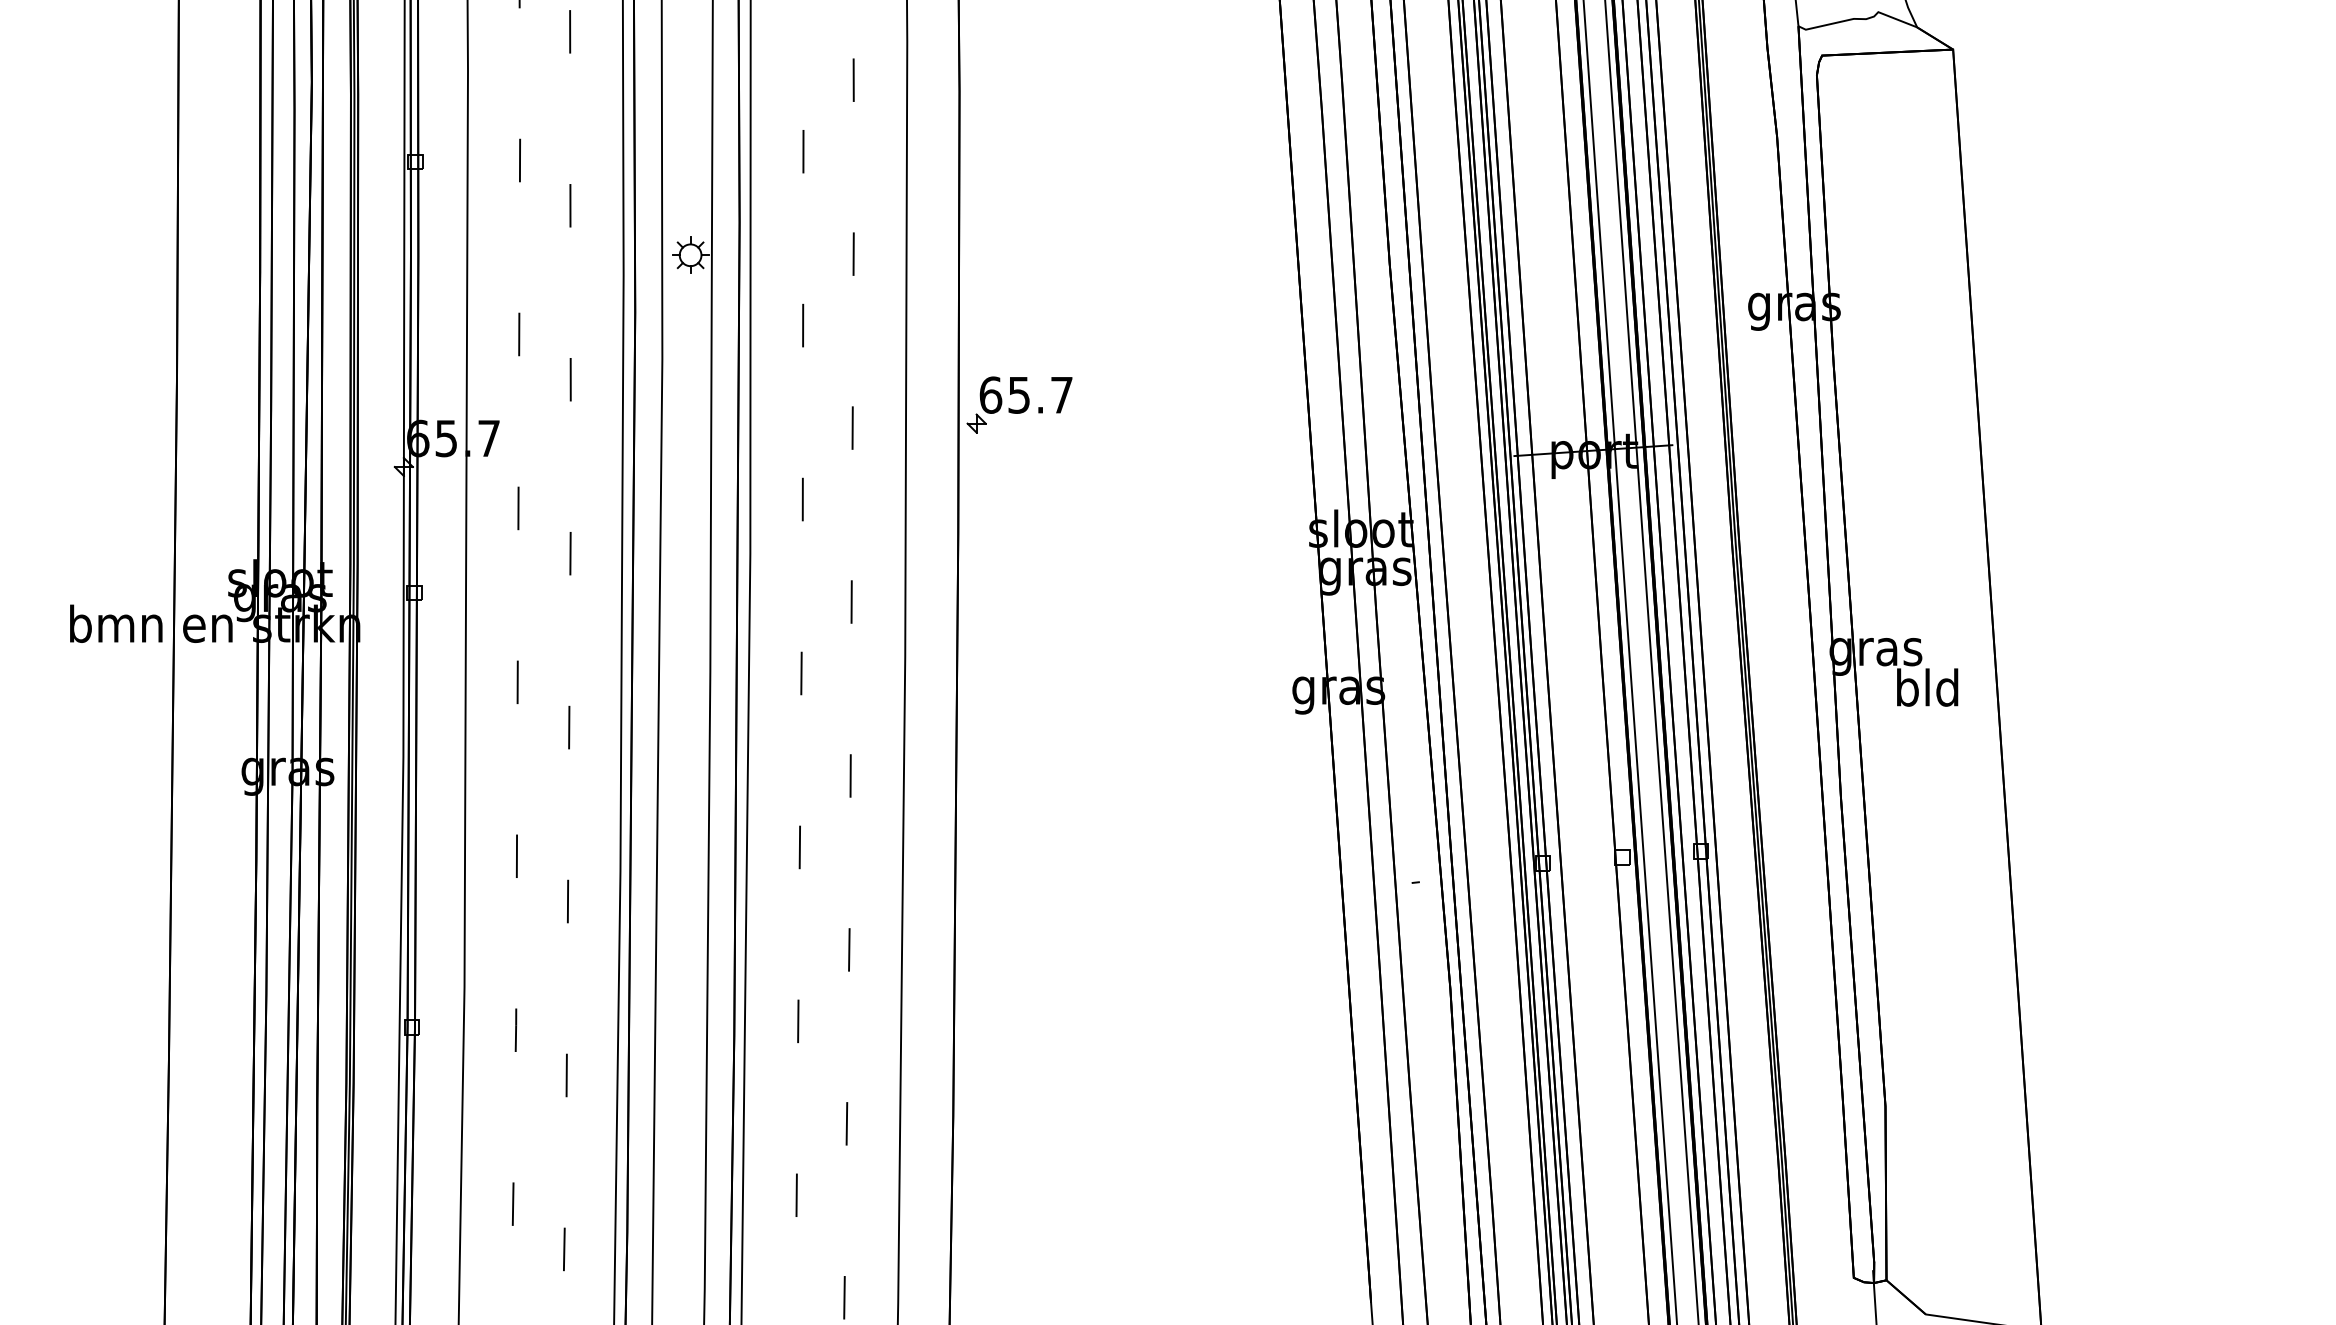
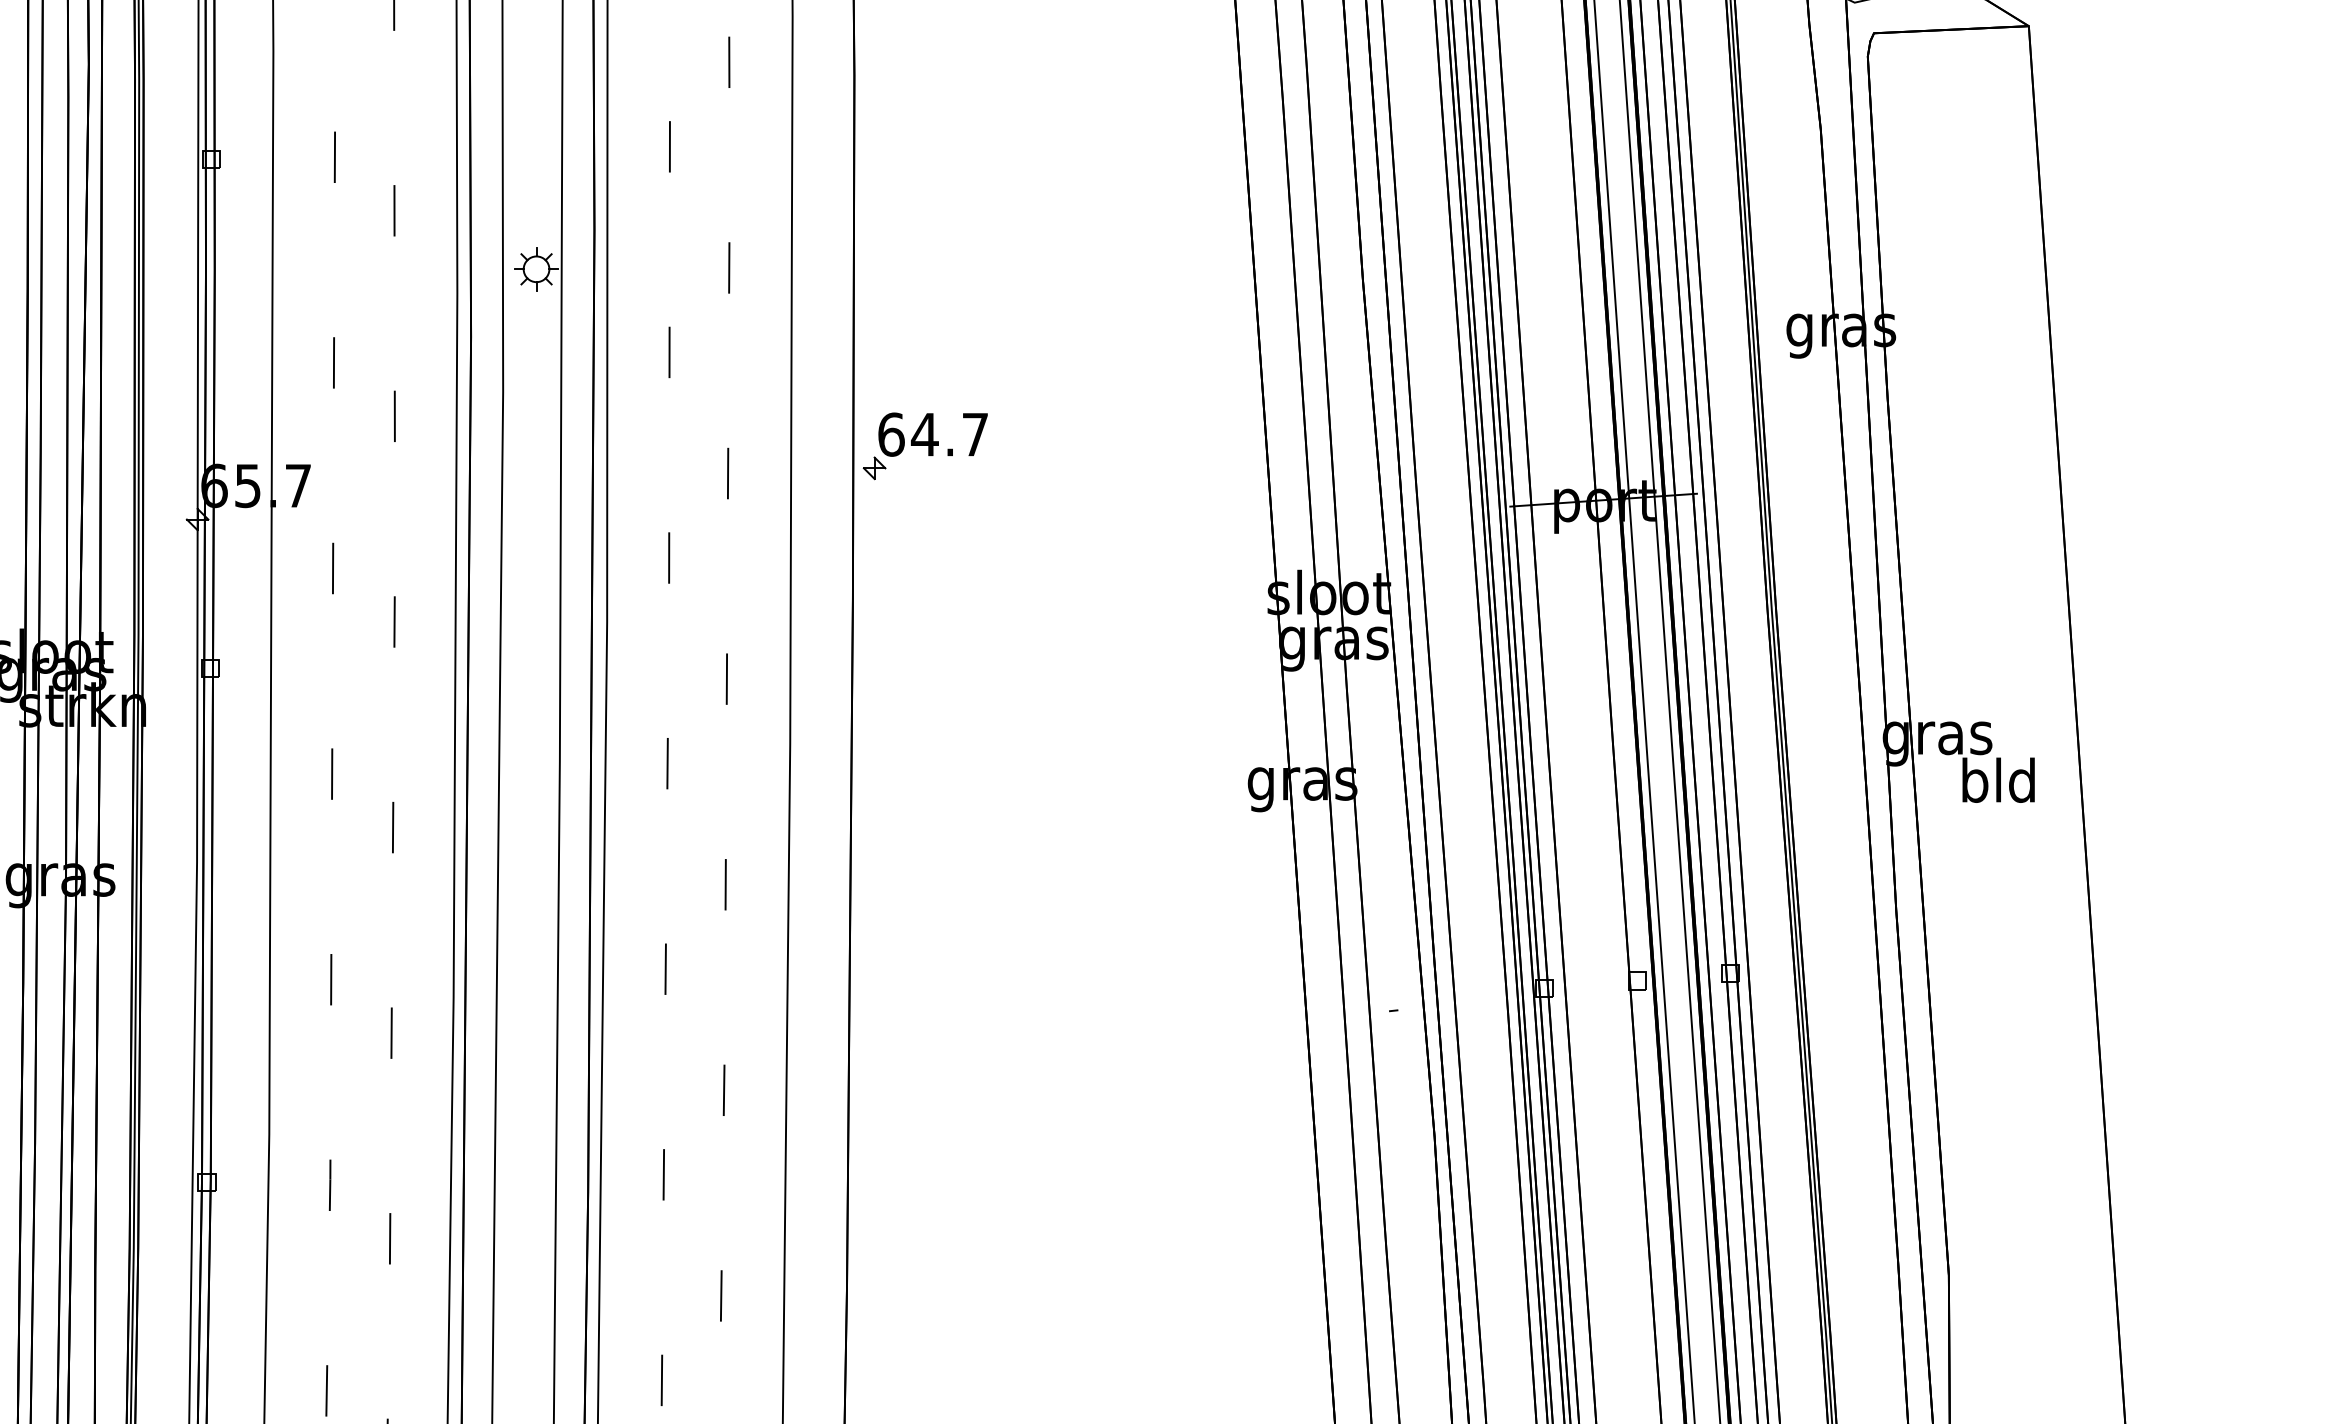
text: (1018, 395) -> (924, 435), 65.7 -> 64.7

